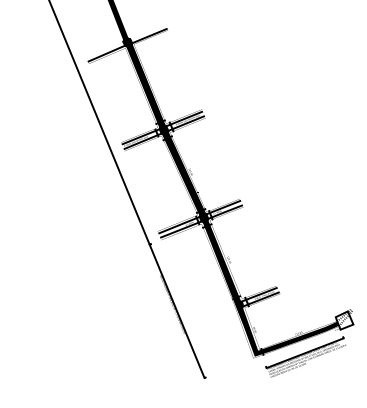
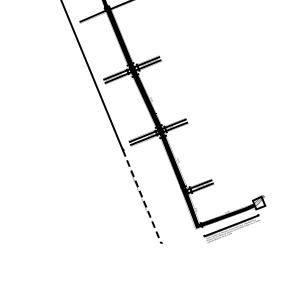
line: (177, 312) -> (142, 197), solid -> dashed

